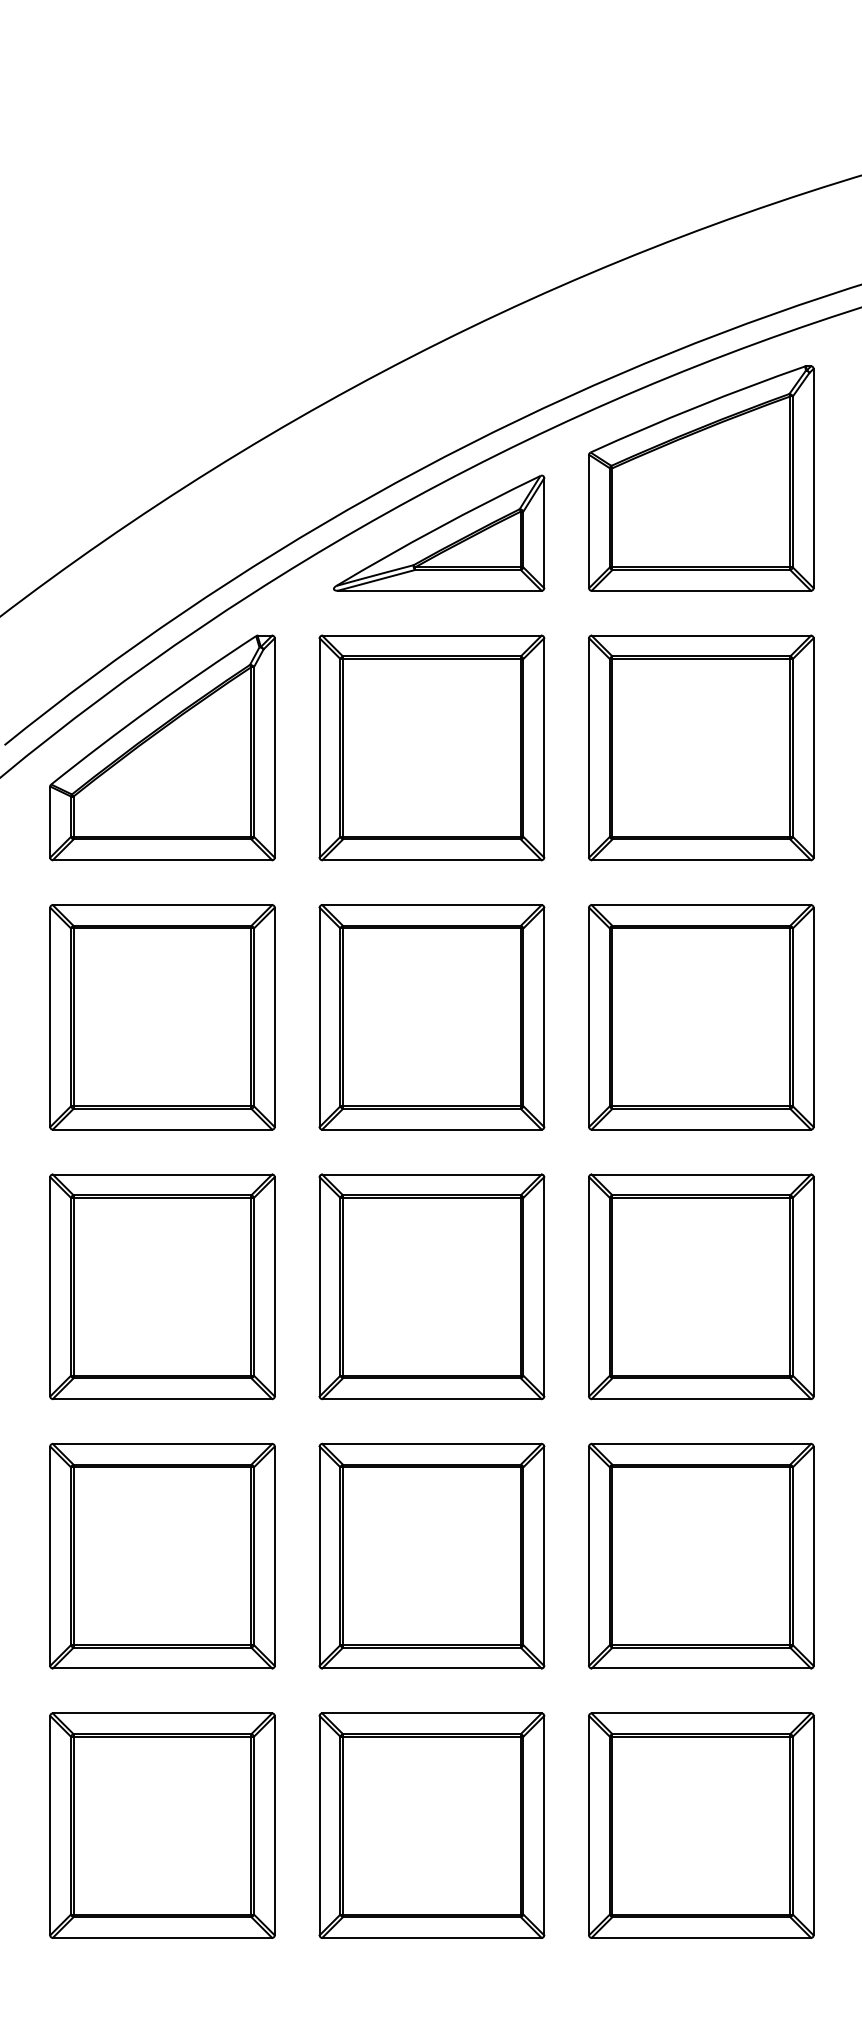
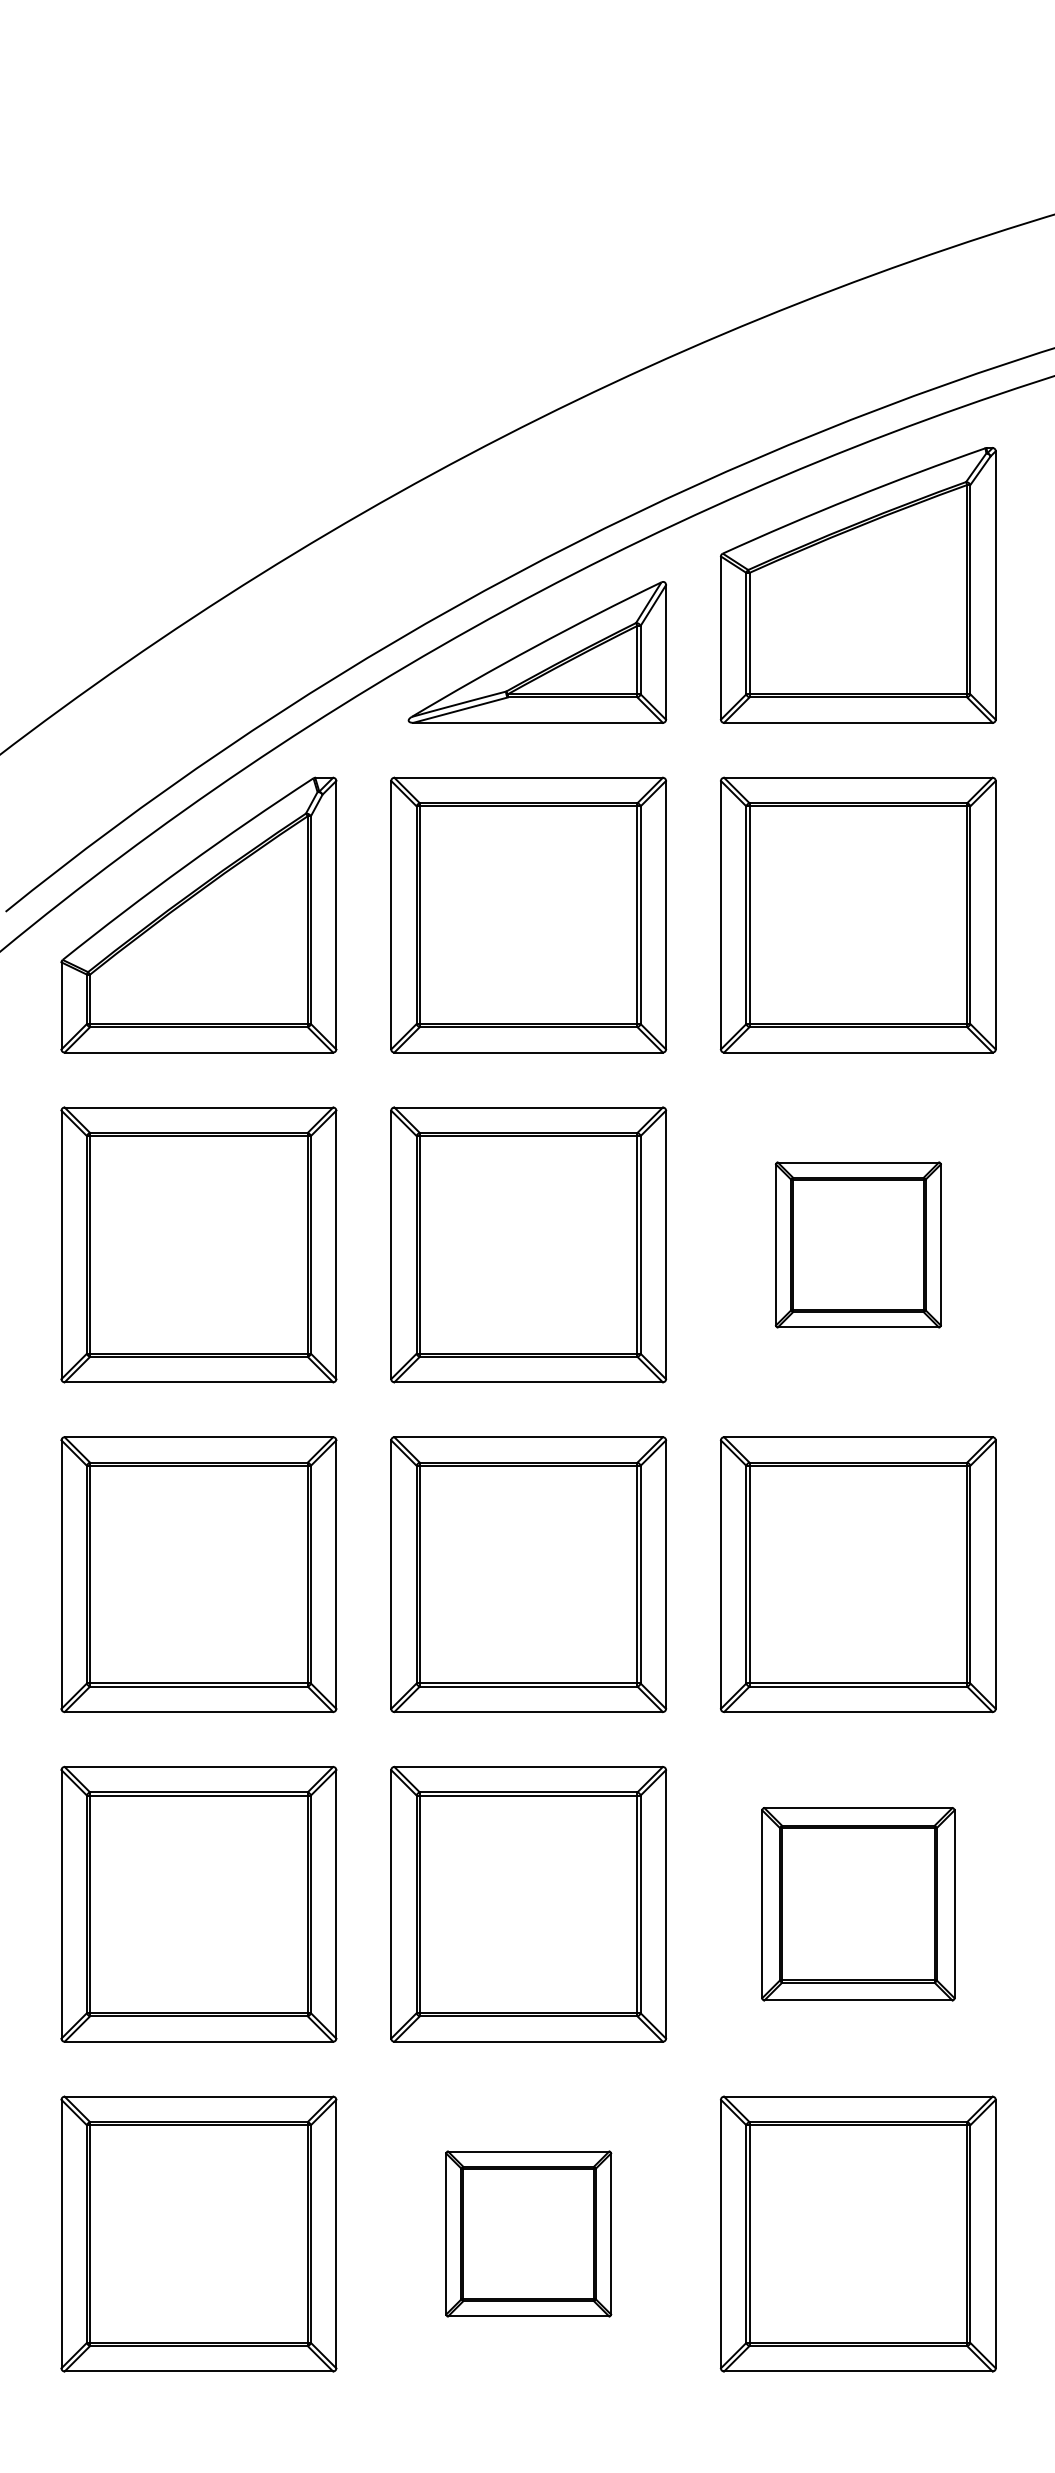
part: (701, 1017) -> (858, 1245), size x0.6
part: (701, 1555) -> (858, 1903), size x0.7
part: (431, 1825) -> (528, 2233), size x0.6

